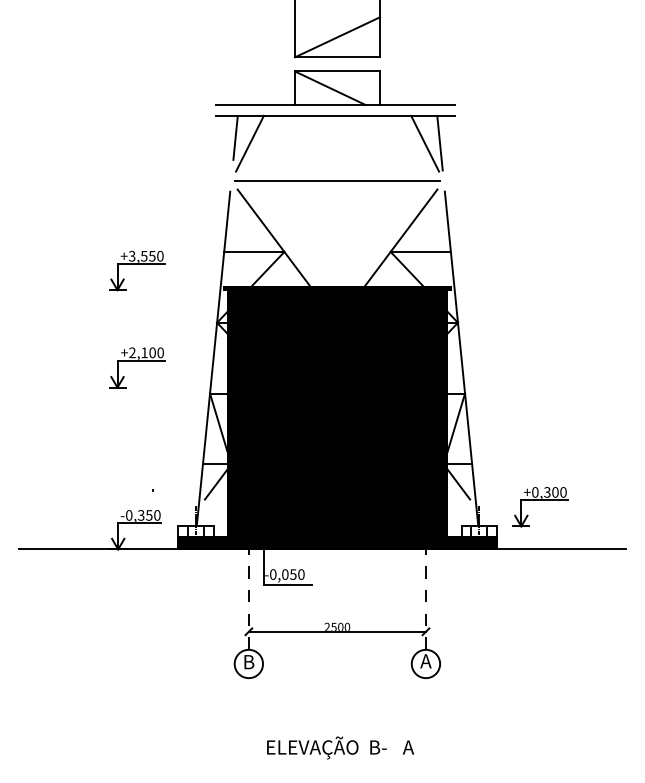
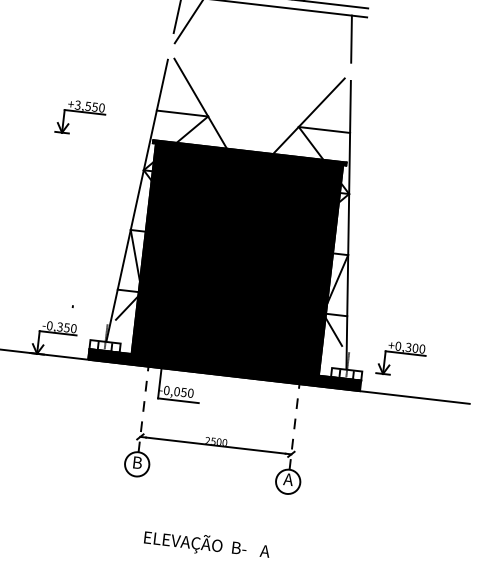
line: (425, 143) -> (339, 38), removed
line: (337, 181) -> (260, 61), removed
part: (137, 367) -> (71, 200), removed

